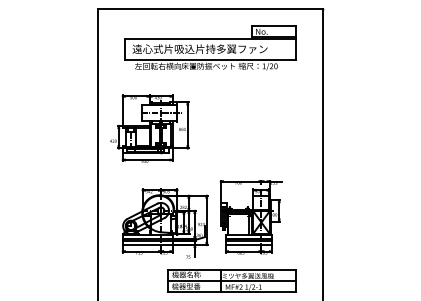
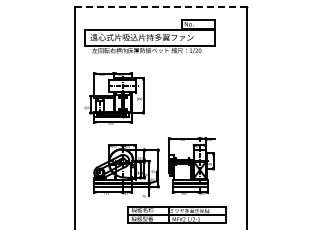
line: (211, 8) -> (161, 6), solid -> dashed
part: (209, 47) -> (149, 36), moved

